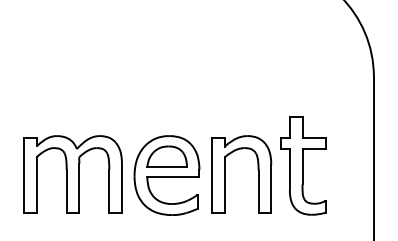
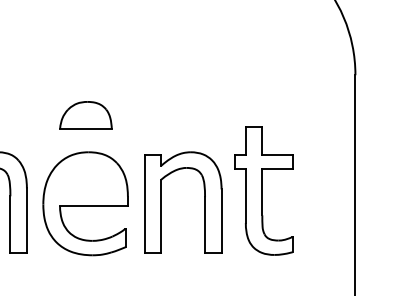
part: (166, 156) -> (84, 115), moved

